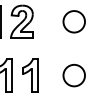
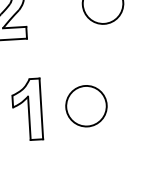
circle: (73, 75) -> (85, 106), moved

